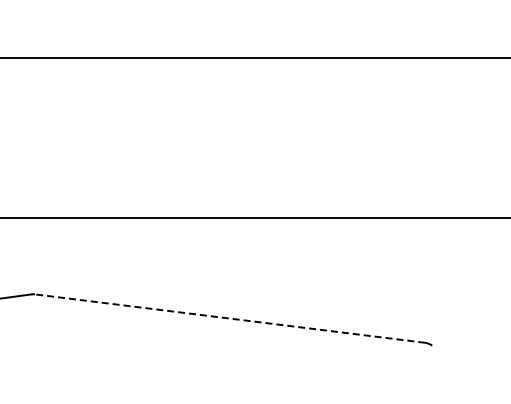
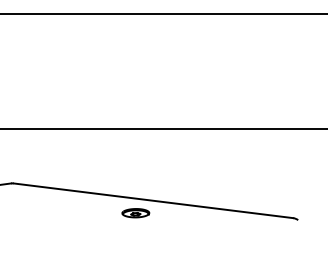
line: (230, 318) -> (153, 200), dashed -> solid
part: (205, 335) -> (135, 212), added

